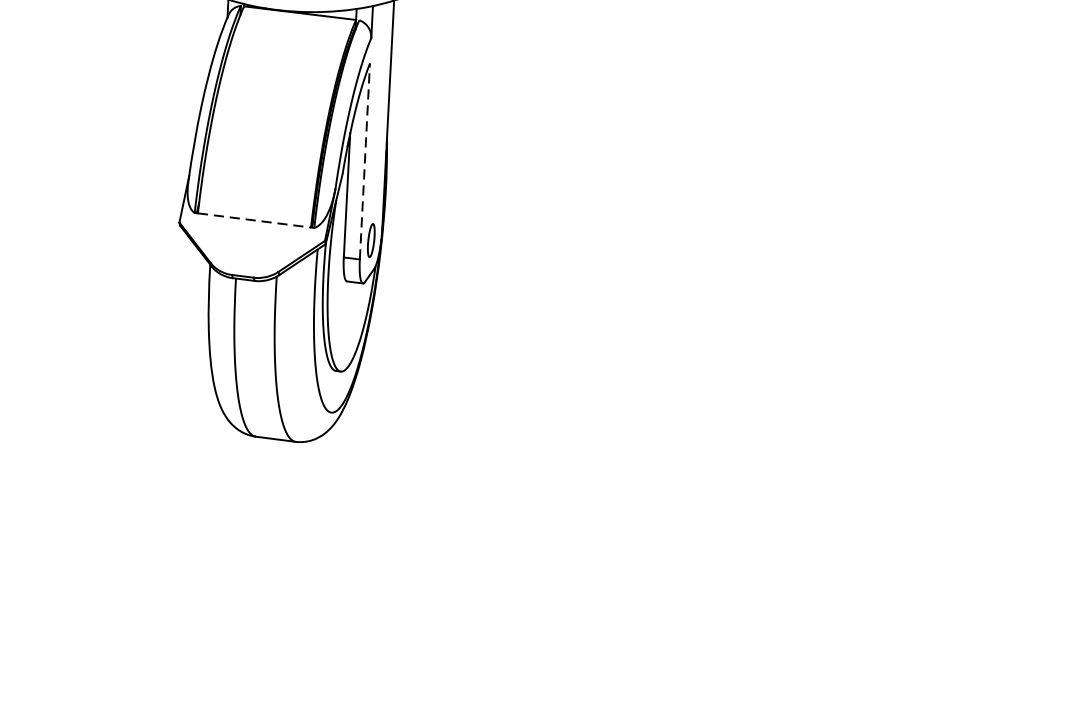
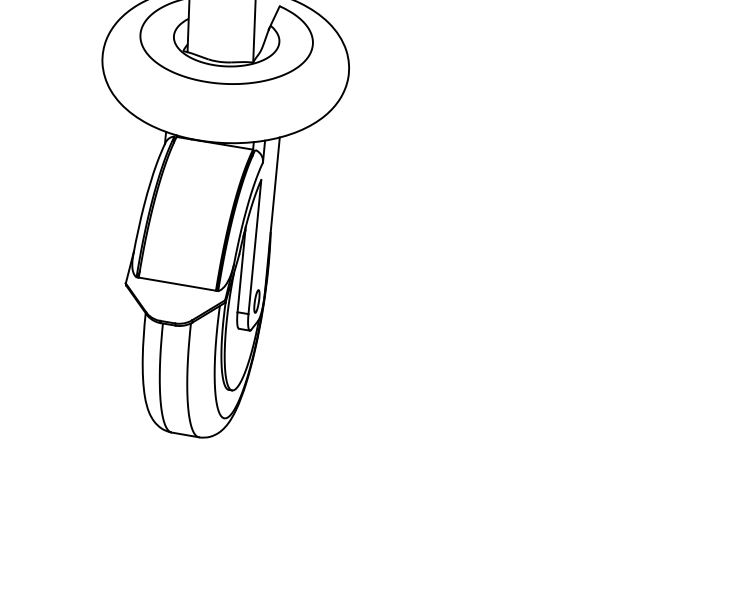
line: (364, 160) -> (254, 246), dashed -> solid
line: (254, 220) -> (177, 284), dashed -> solid

